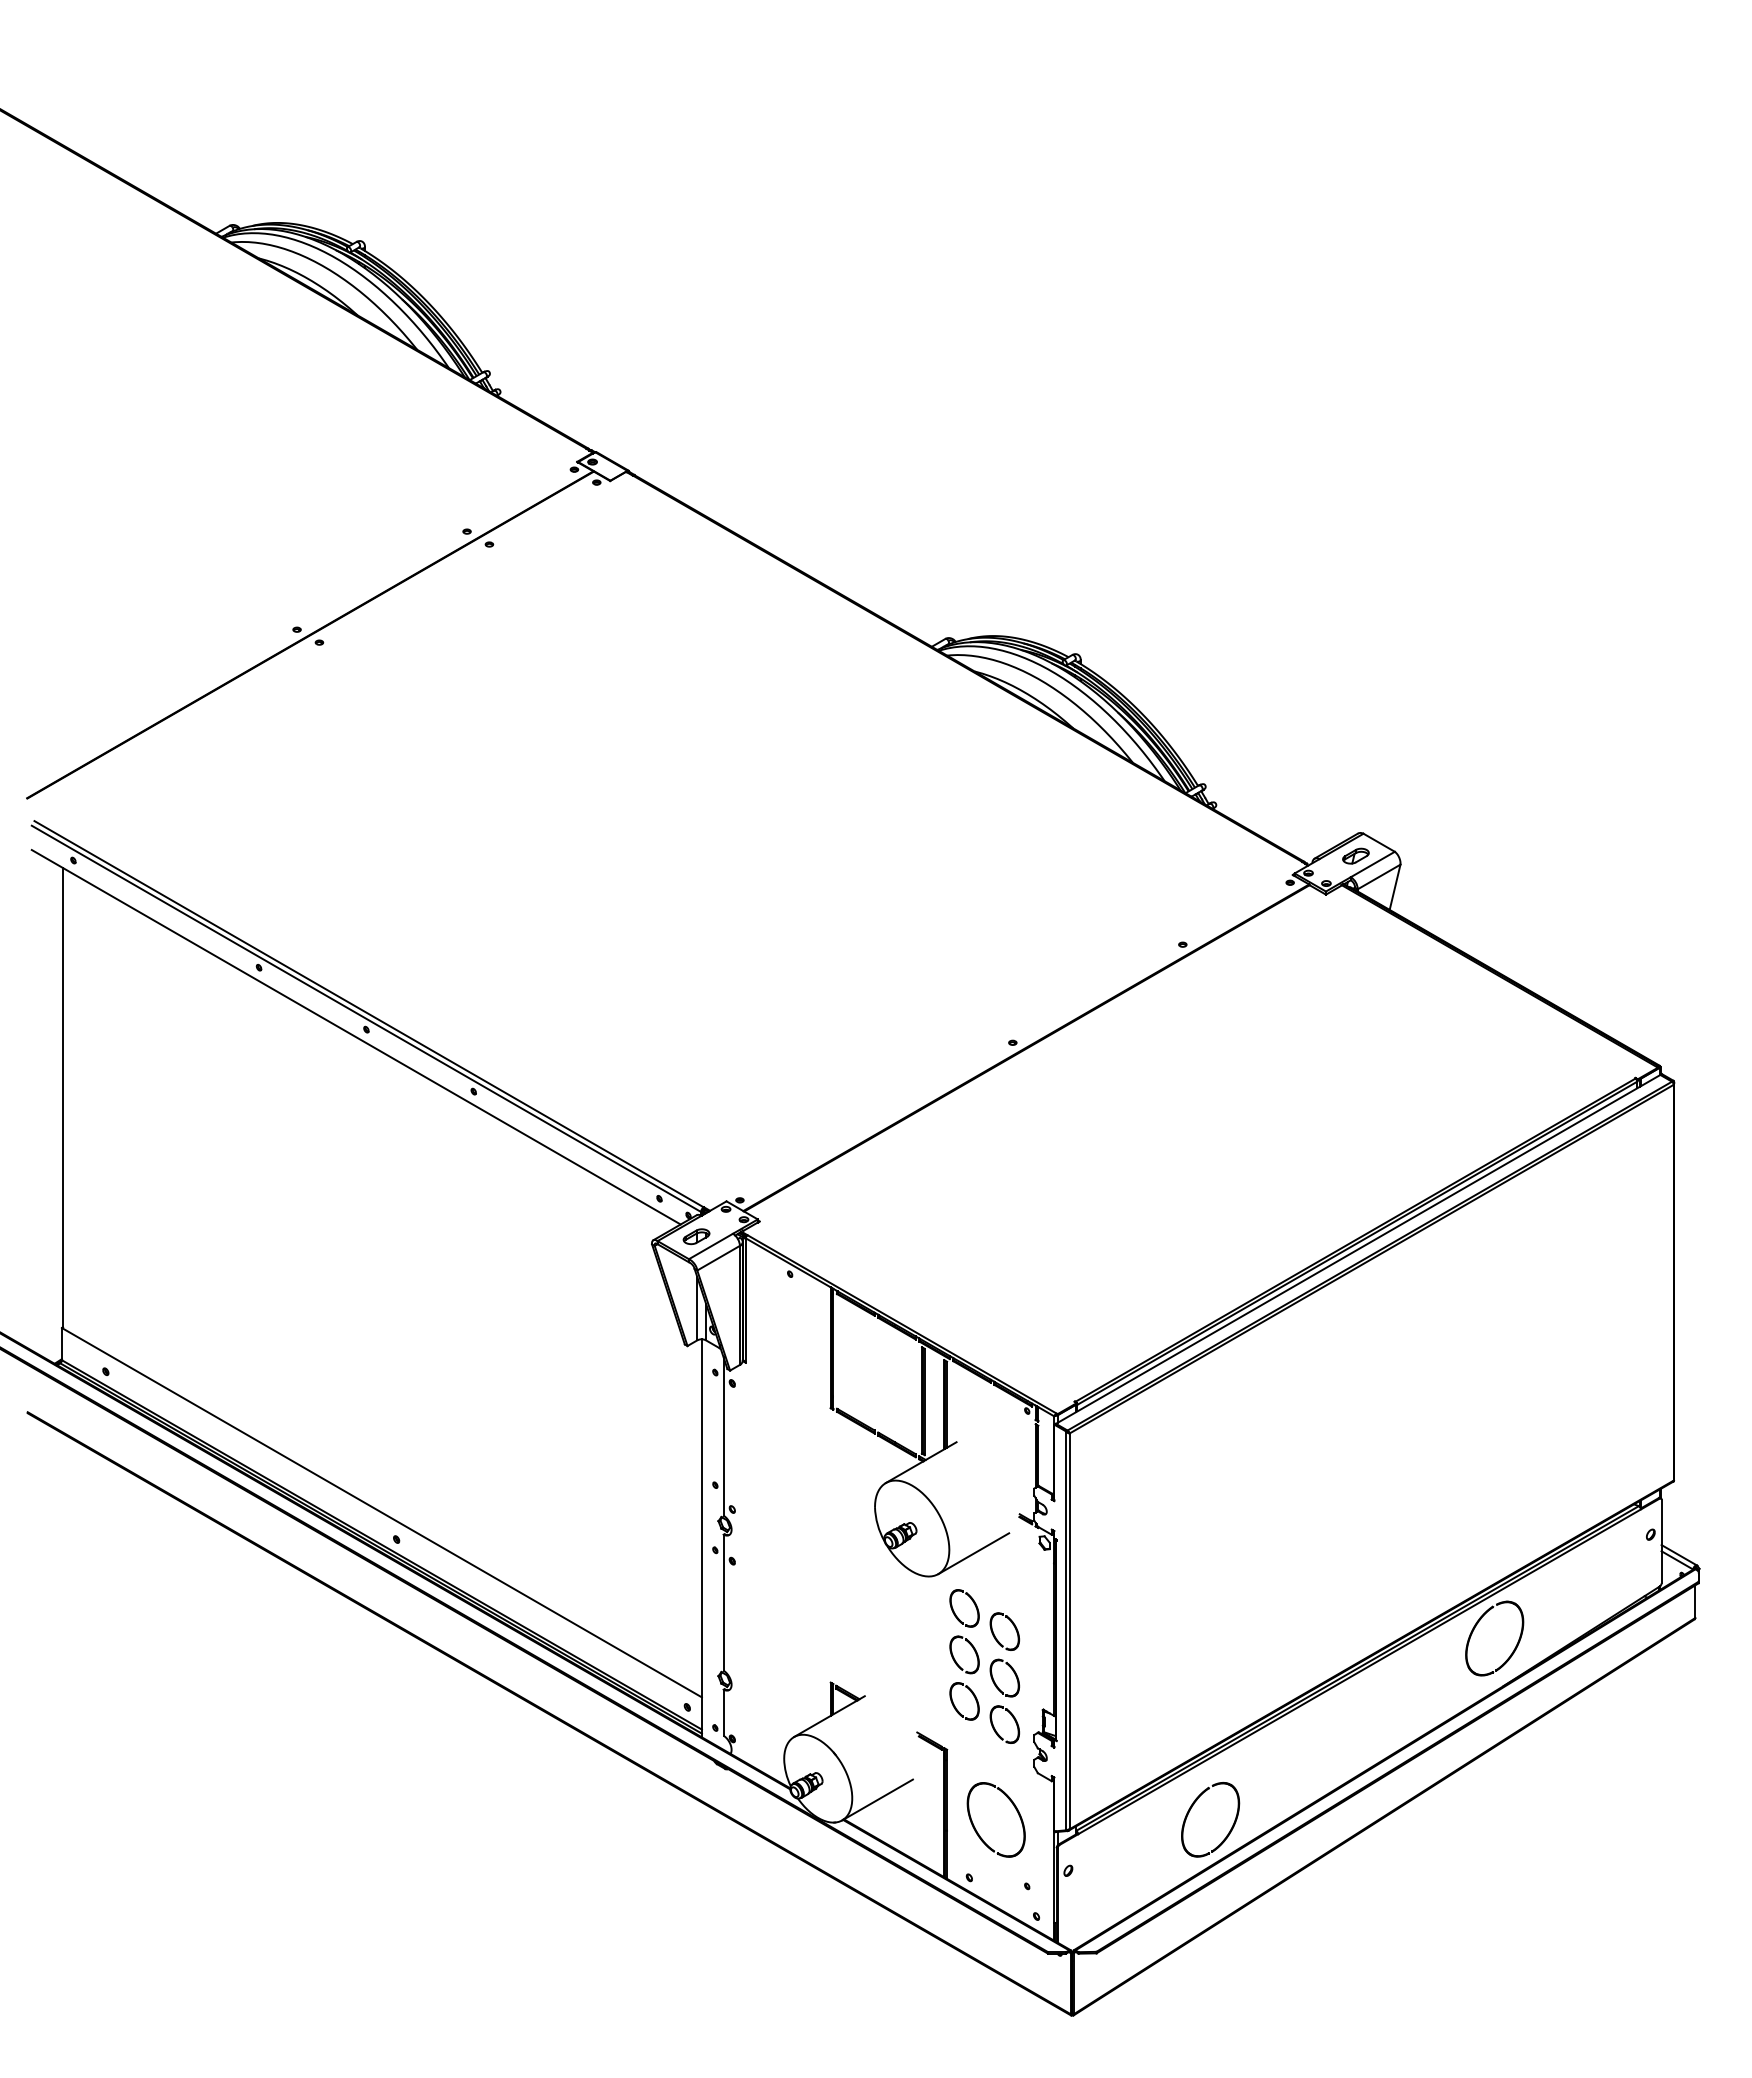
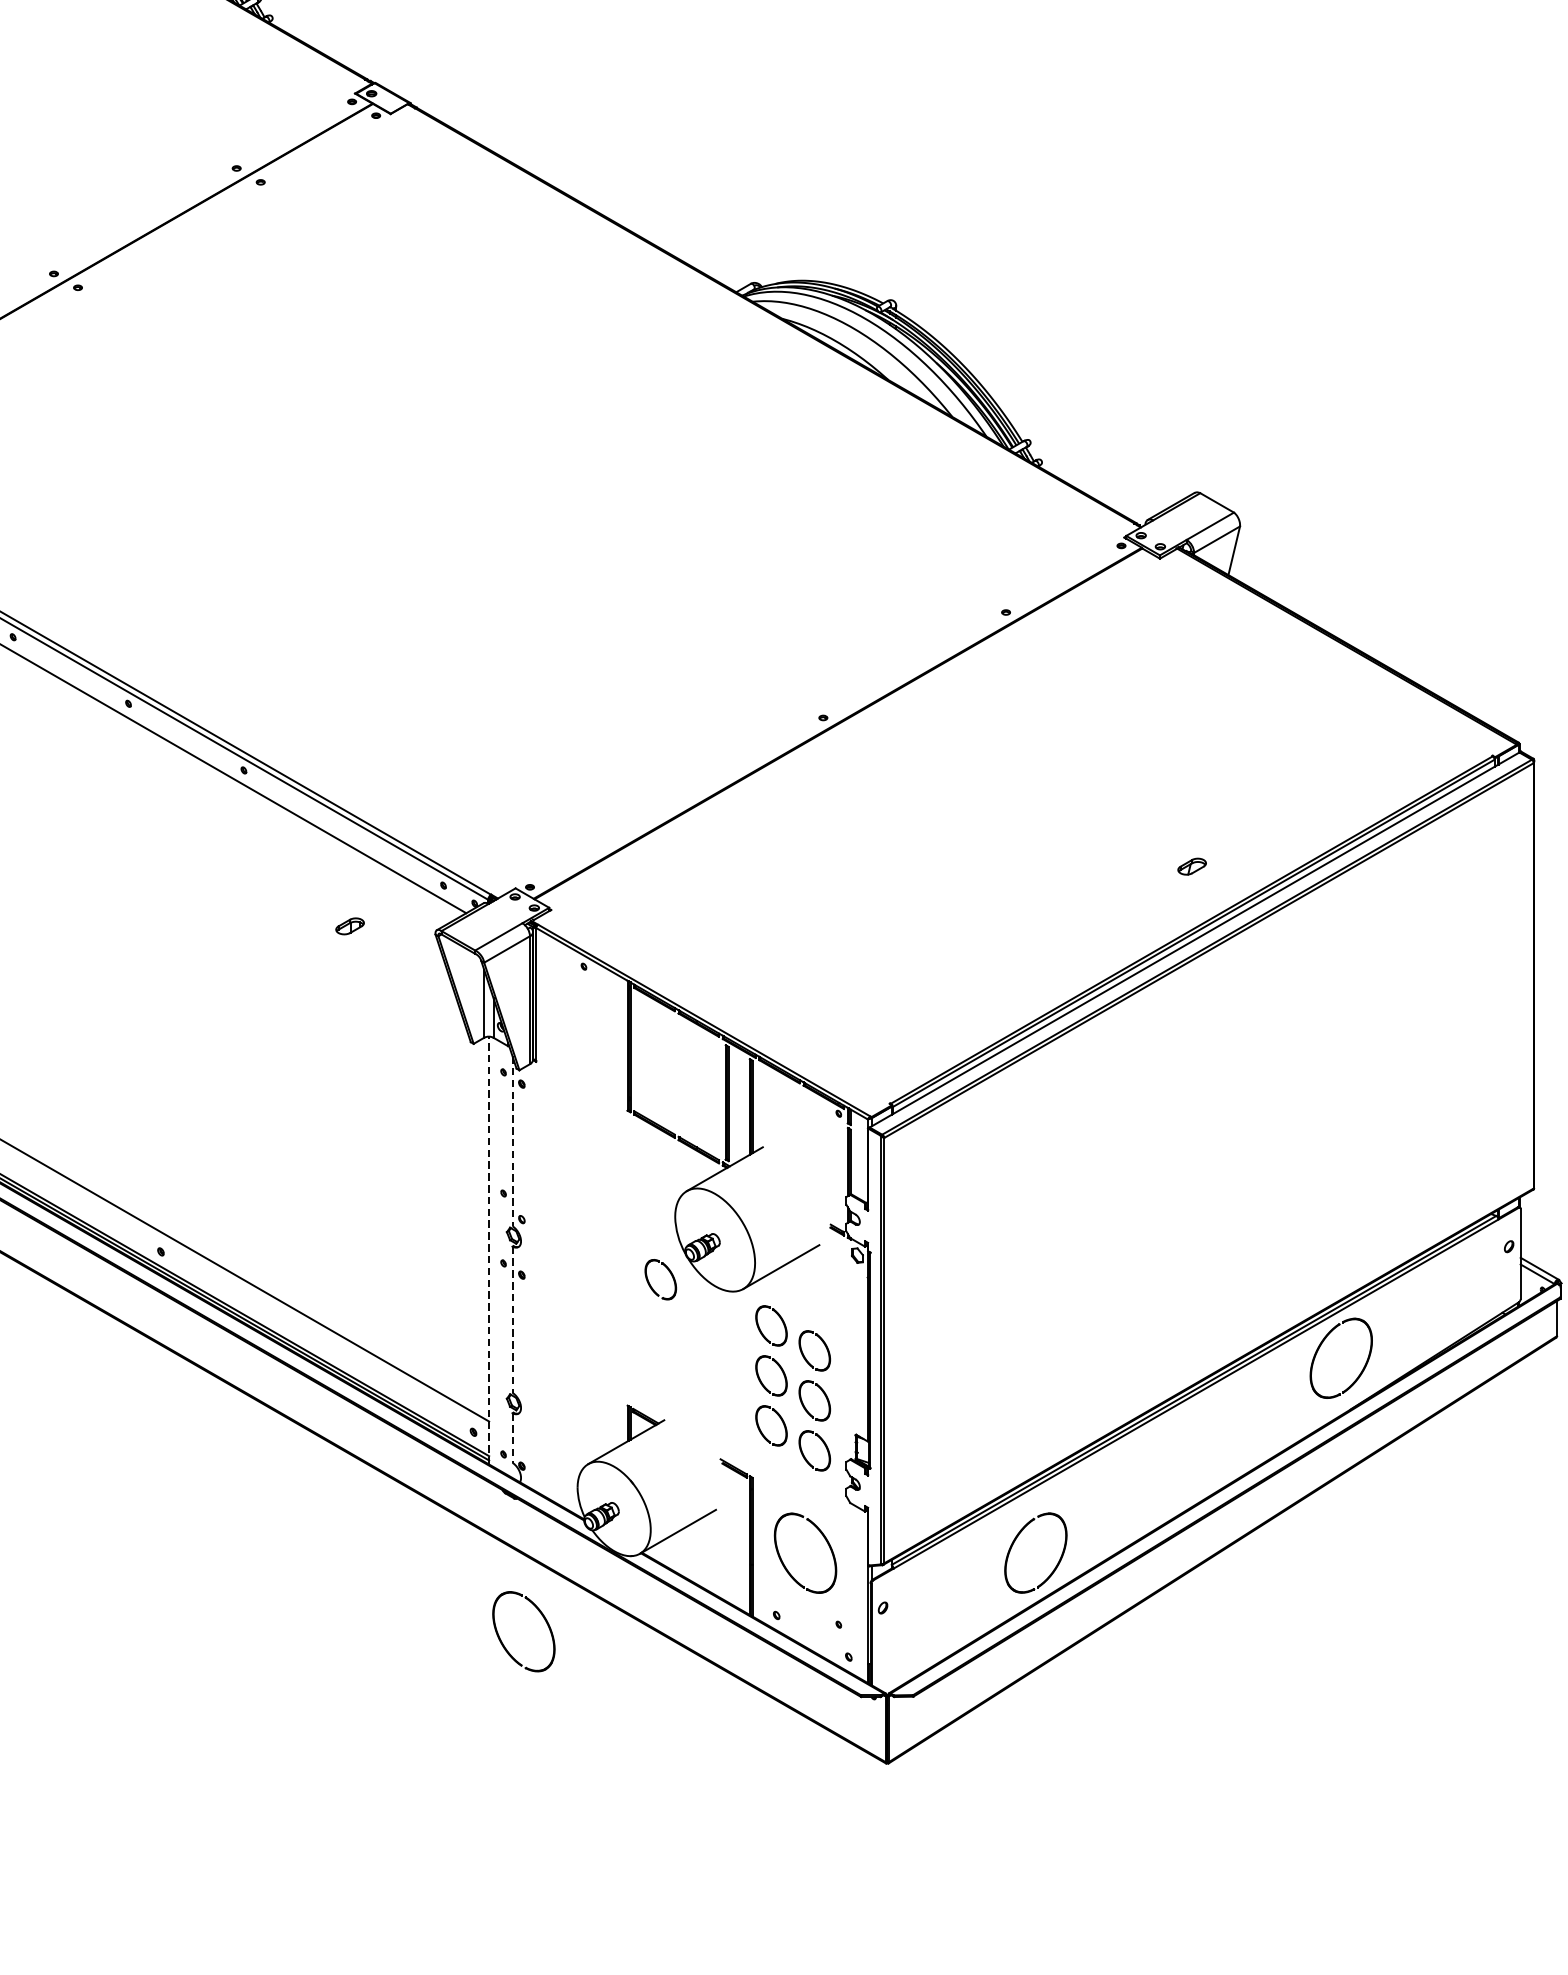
part: (1355, 855) -> (1191, 865), moved
part: (696, 1236) -> (350, 926), moved
line: (723, 1437) -> (512, 1142), solid -> dashed
line: (701, 1537) -> (488, 1249), solid -> dashed
part: (853, 1571) -> (652, 1286), added
line: (723, 1602) -> (512, 1319), solid -> dashed
line: (723, 1713) -> (512, 1438), solid -> dashed
part: (716, 1905) -> (504, 1645), added

